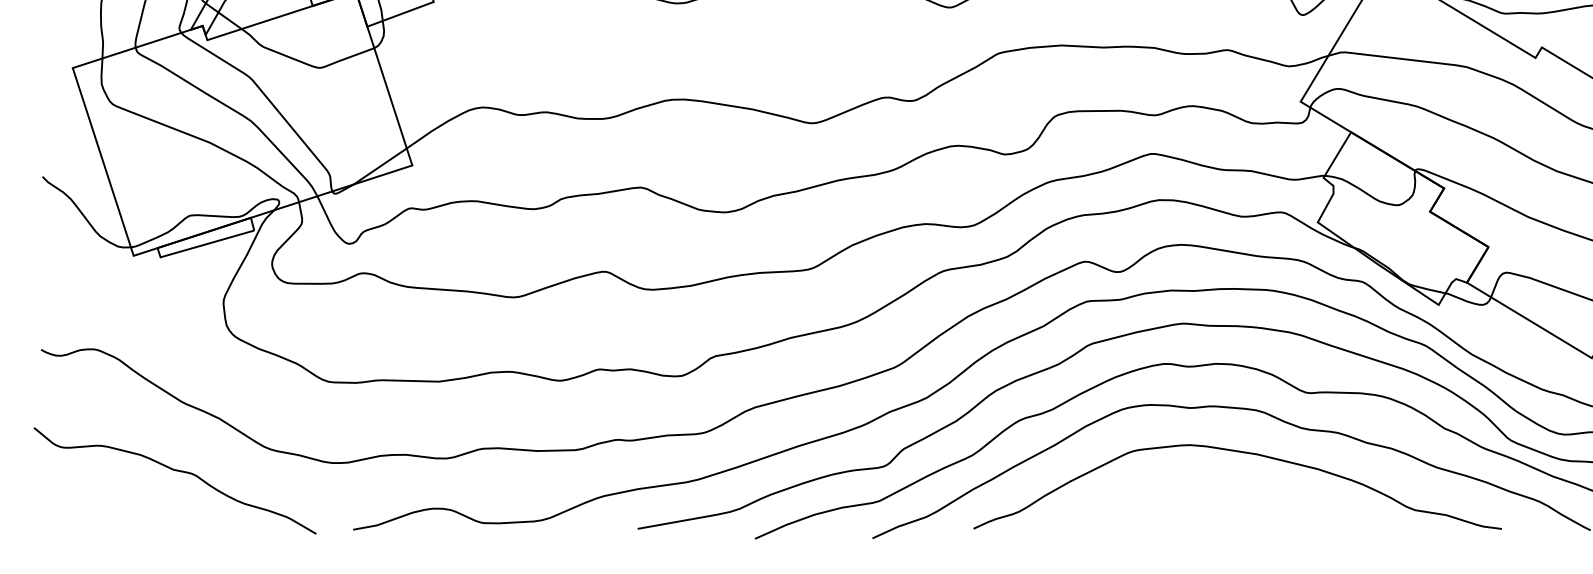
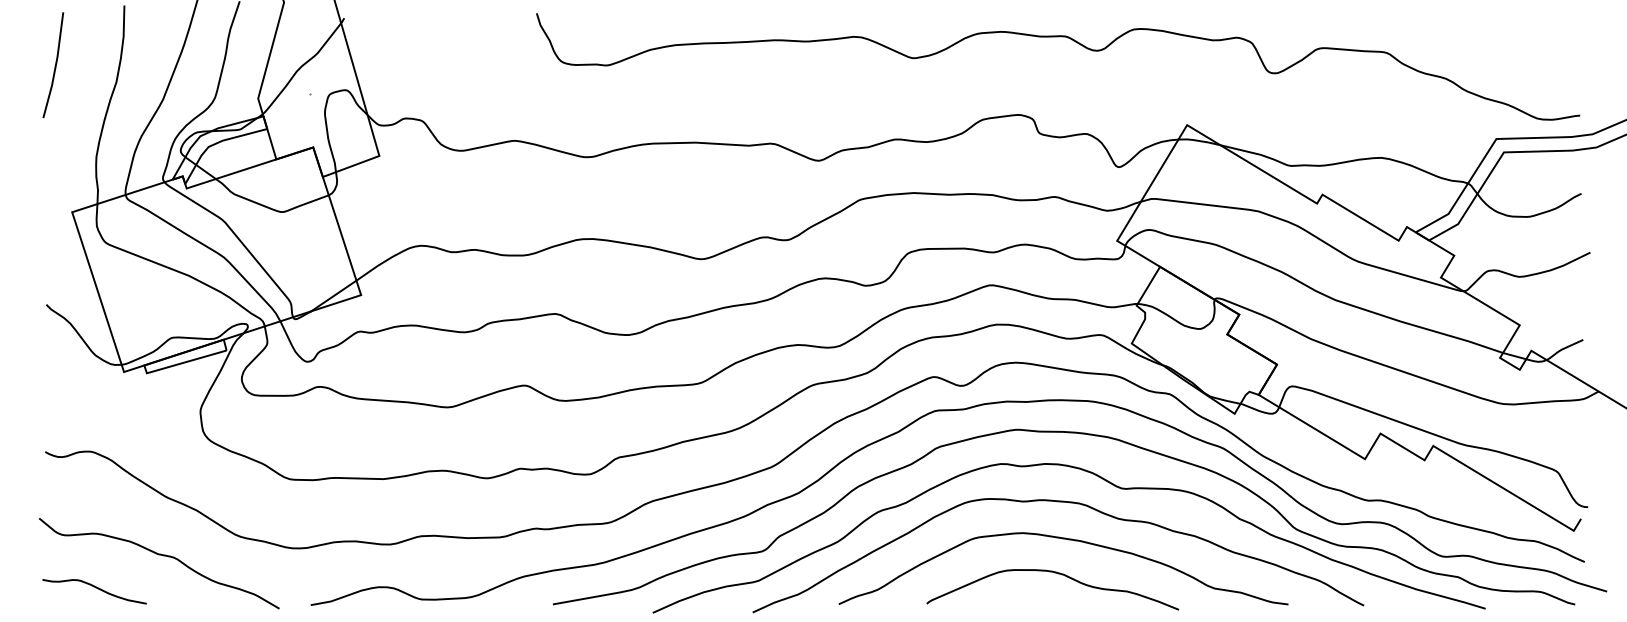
curve: (1227, 492) -> (1054, 573), added
curve: (100, 510) -> (95, 588), added

